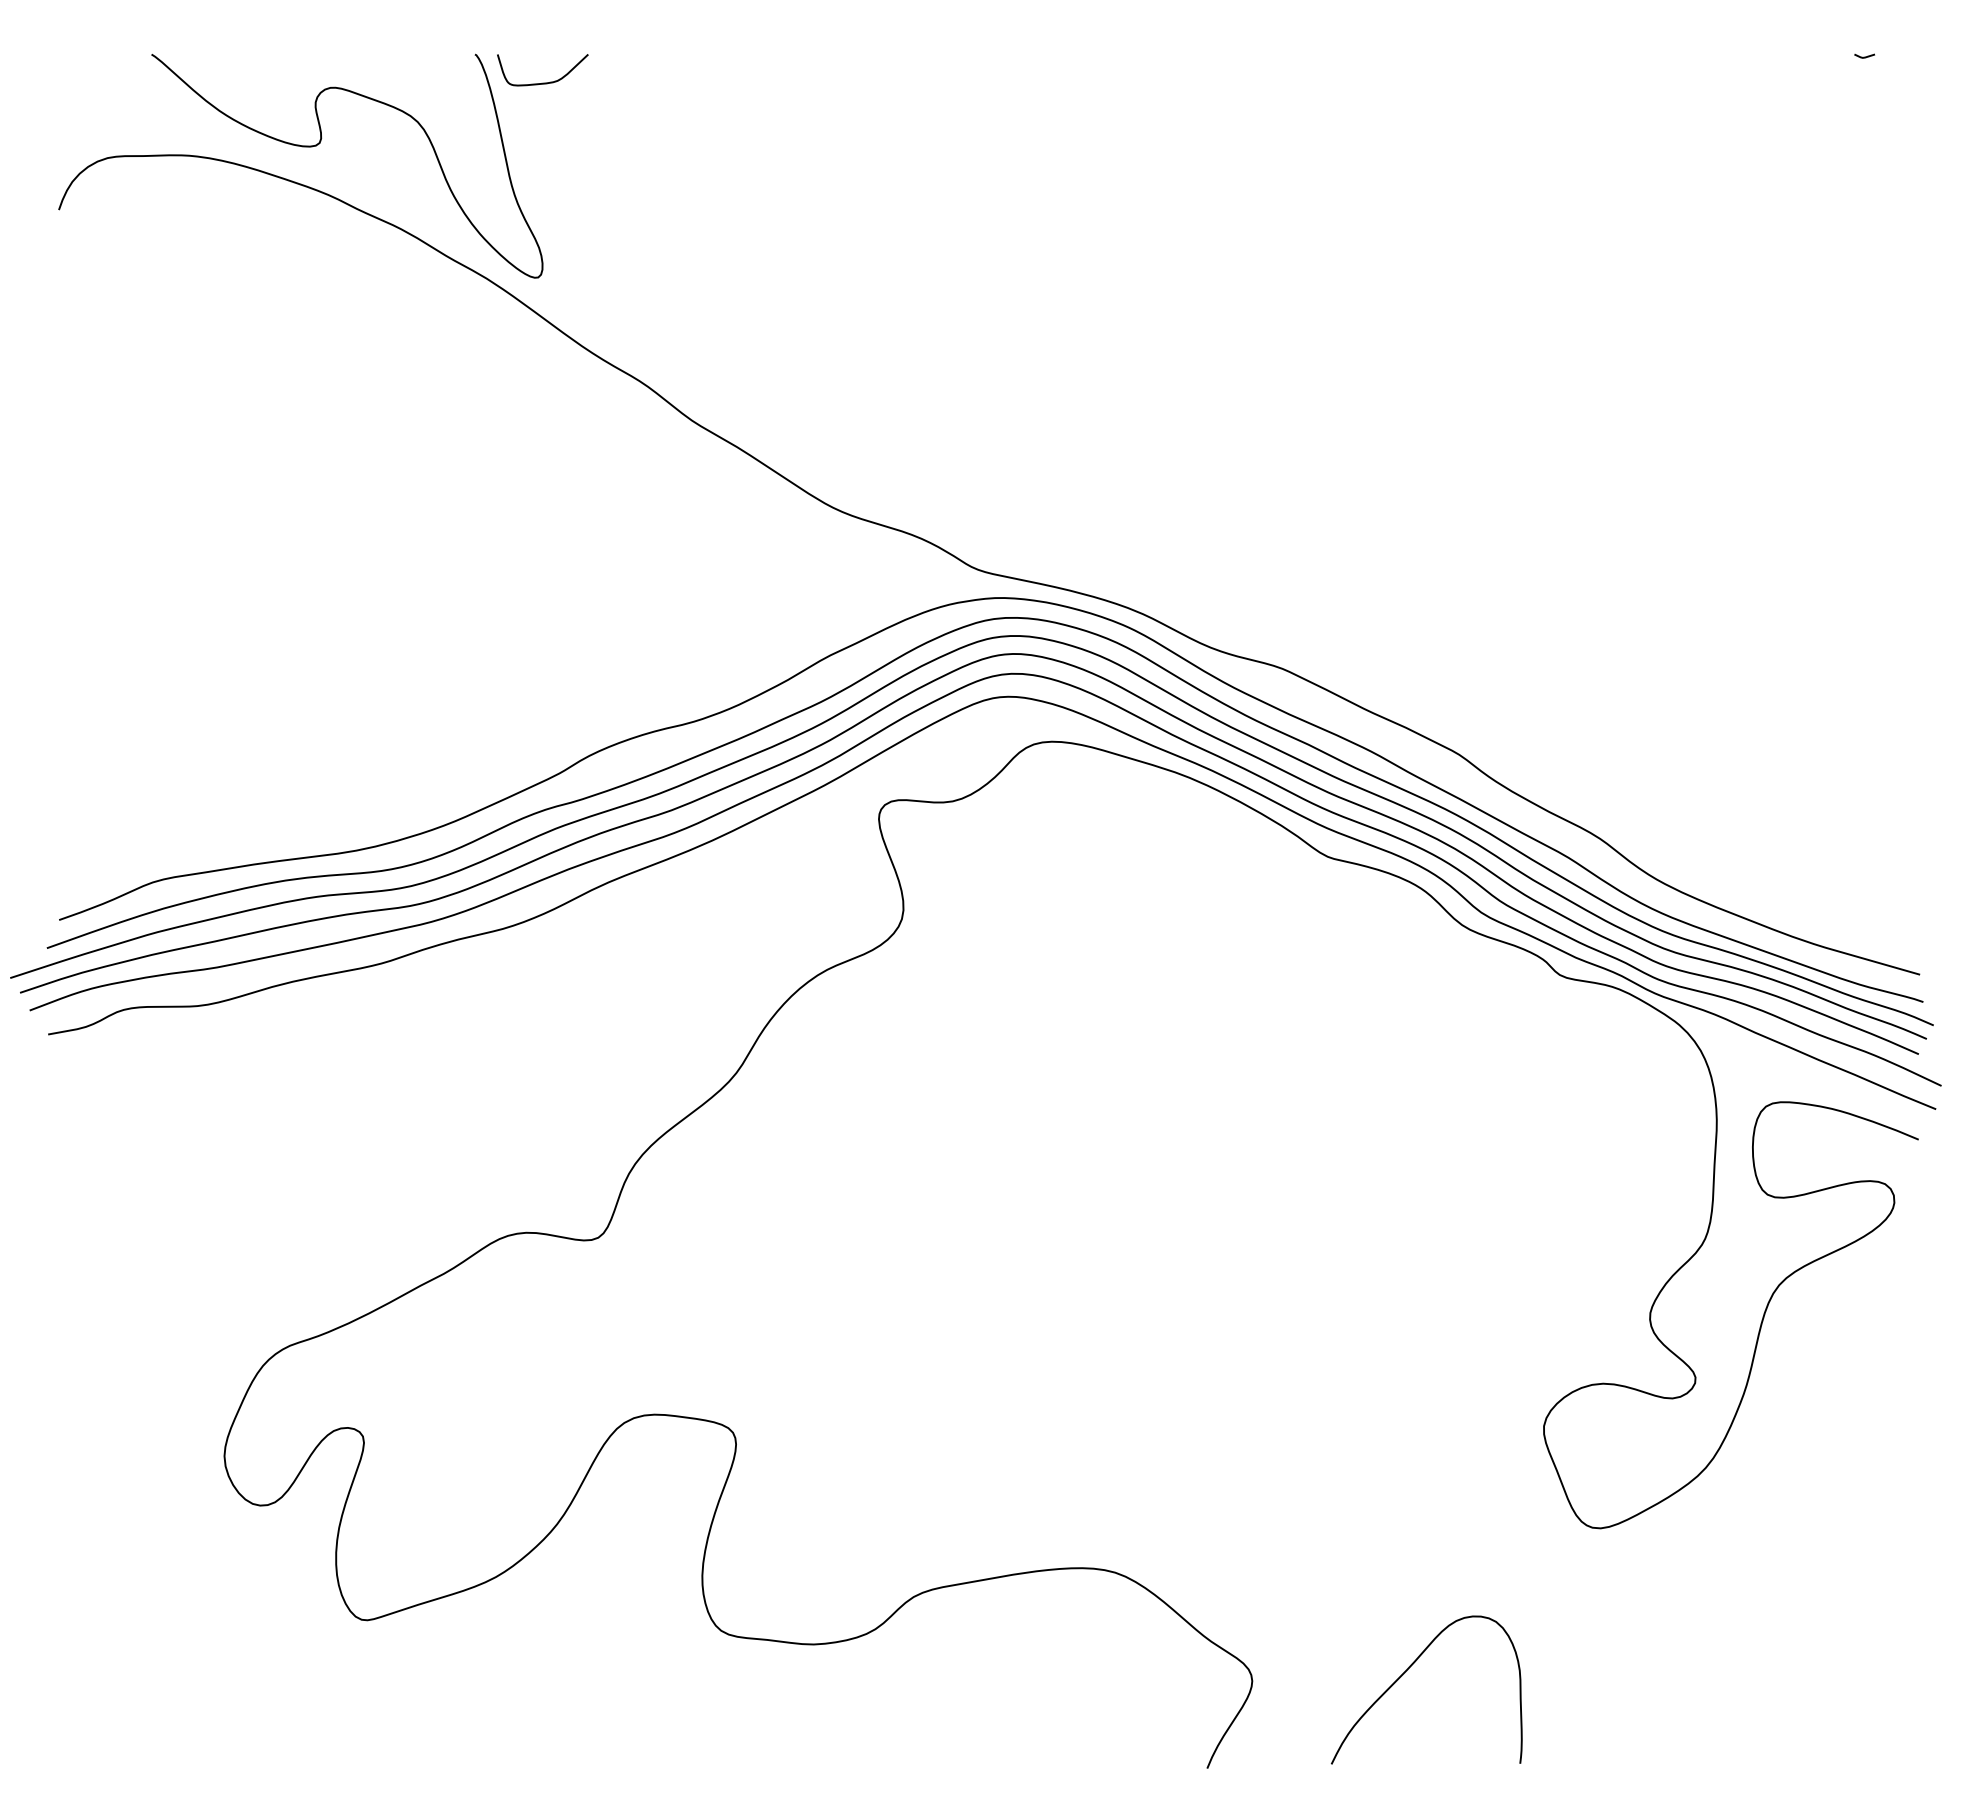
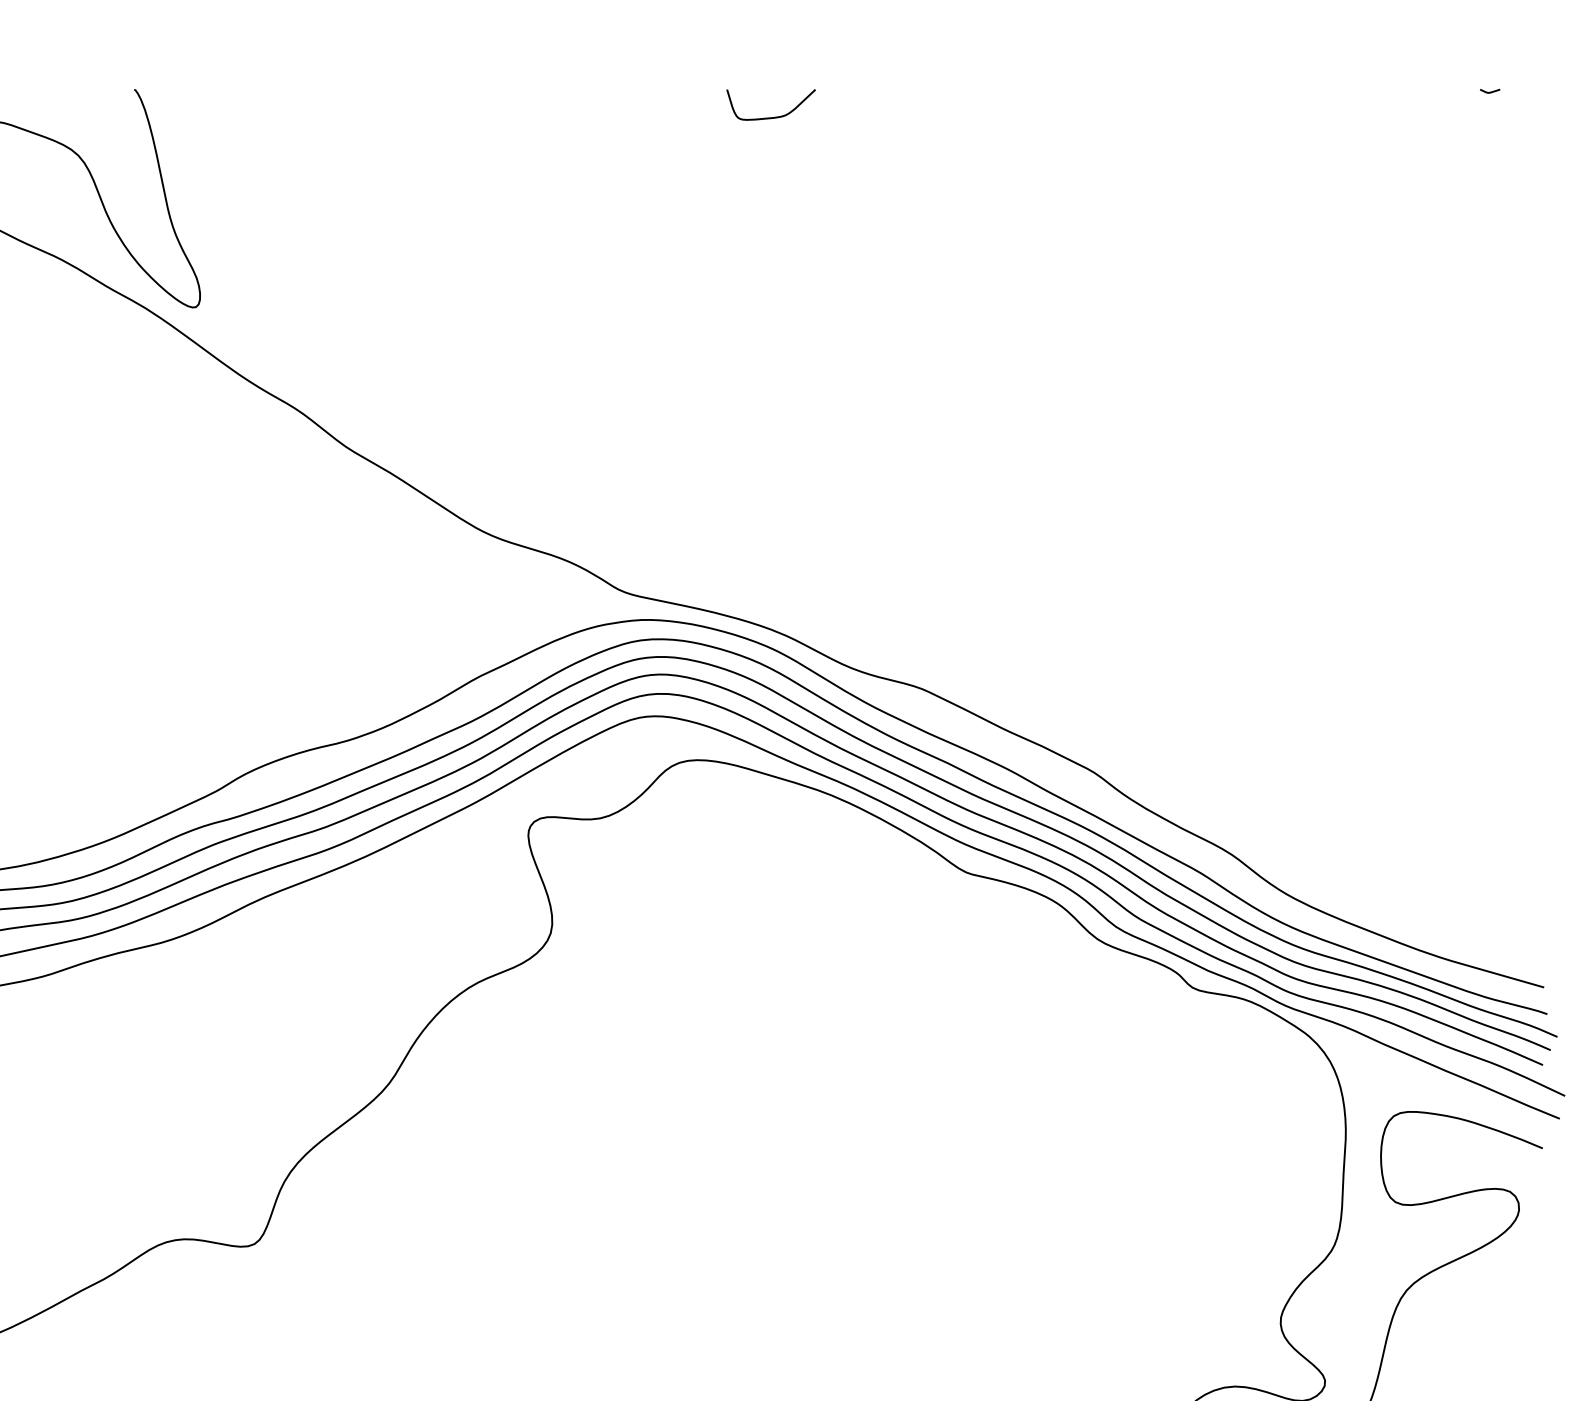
curve: (542, 82) -> (770, 116), moved

